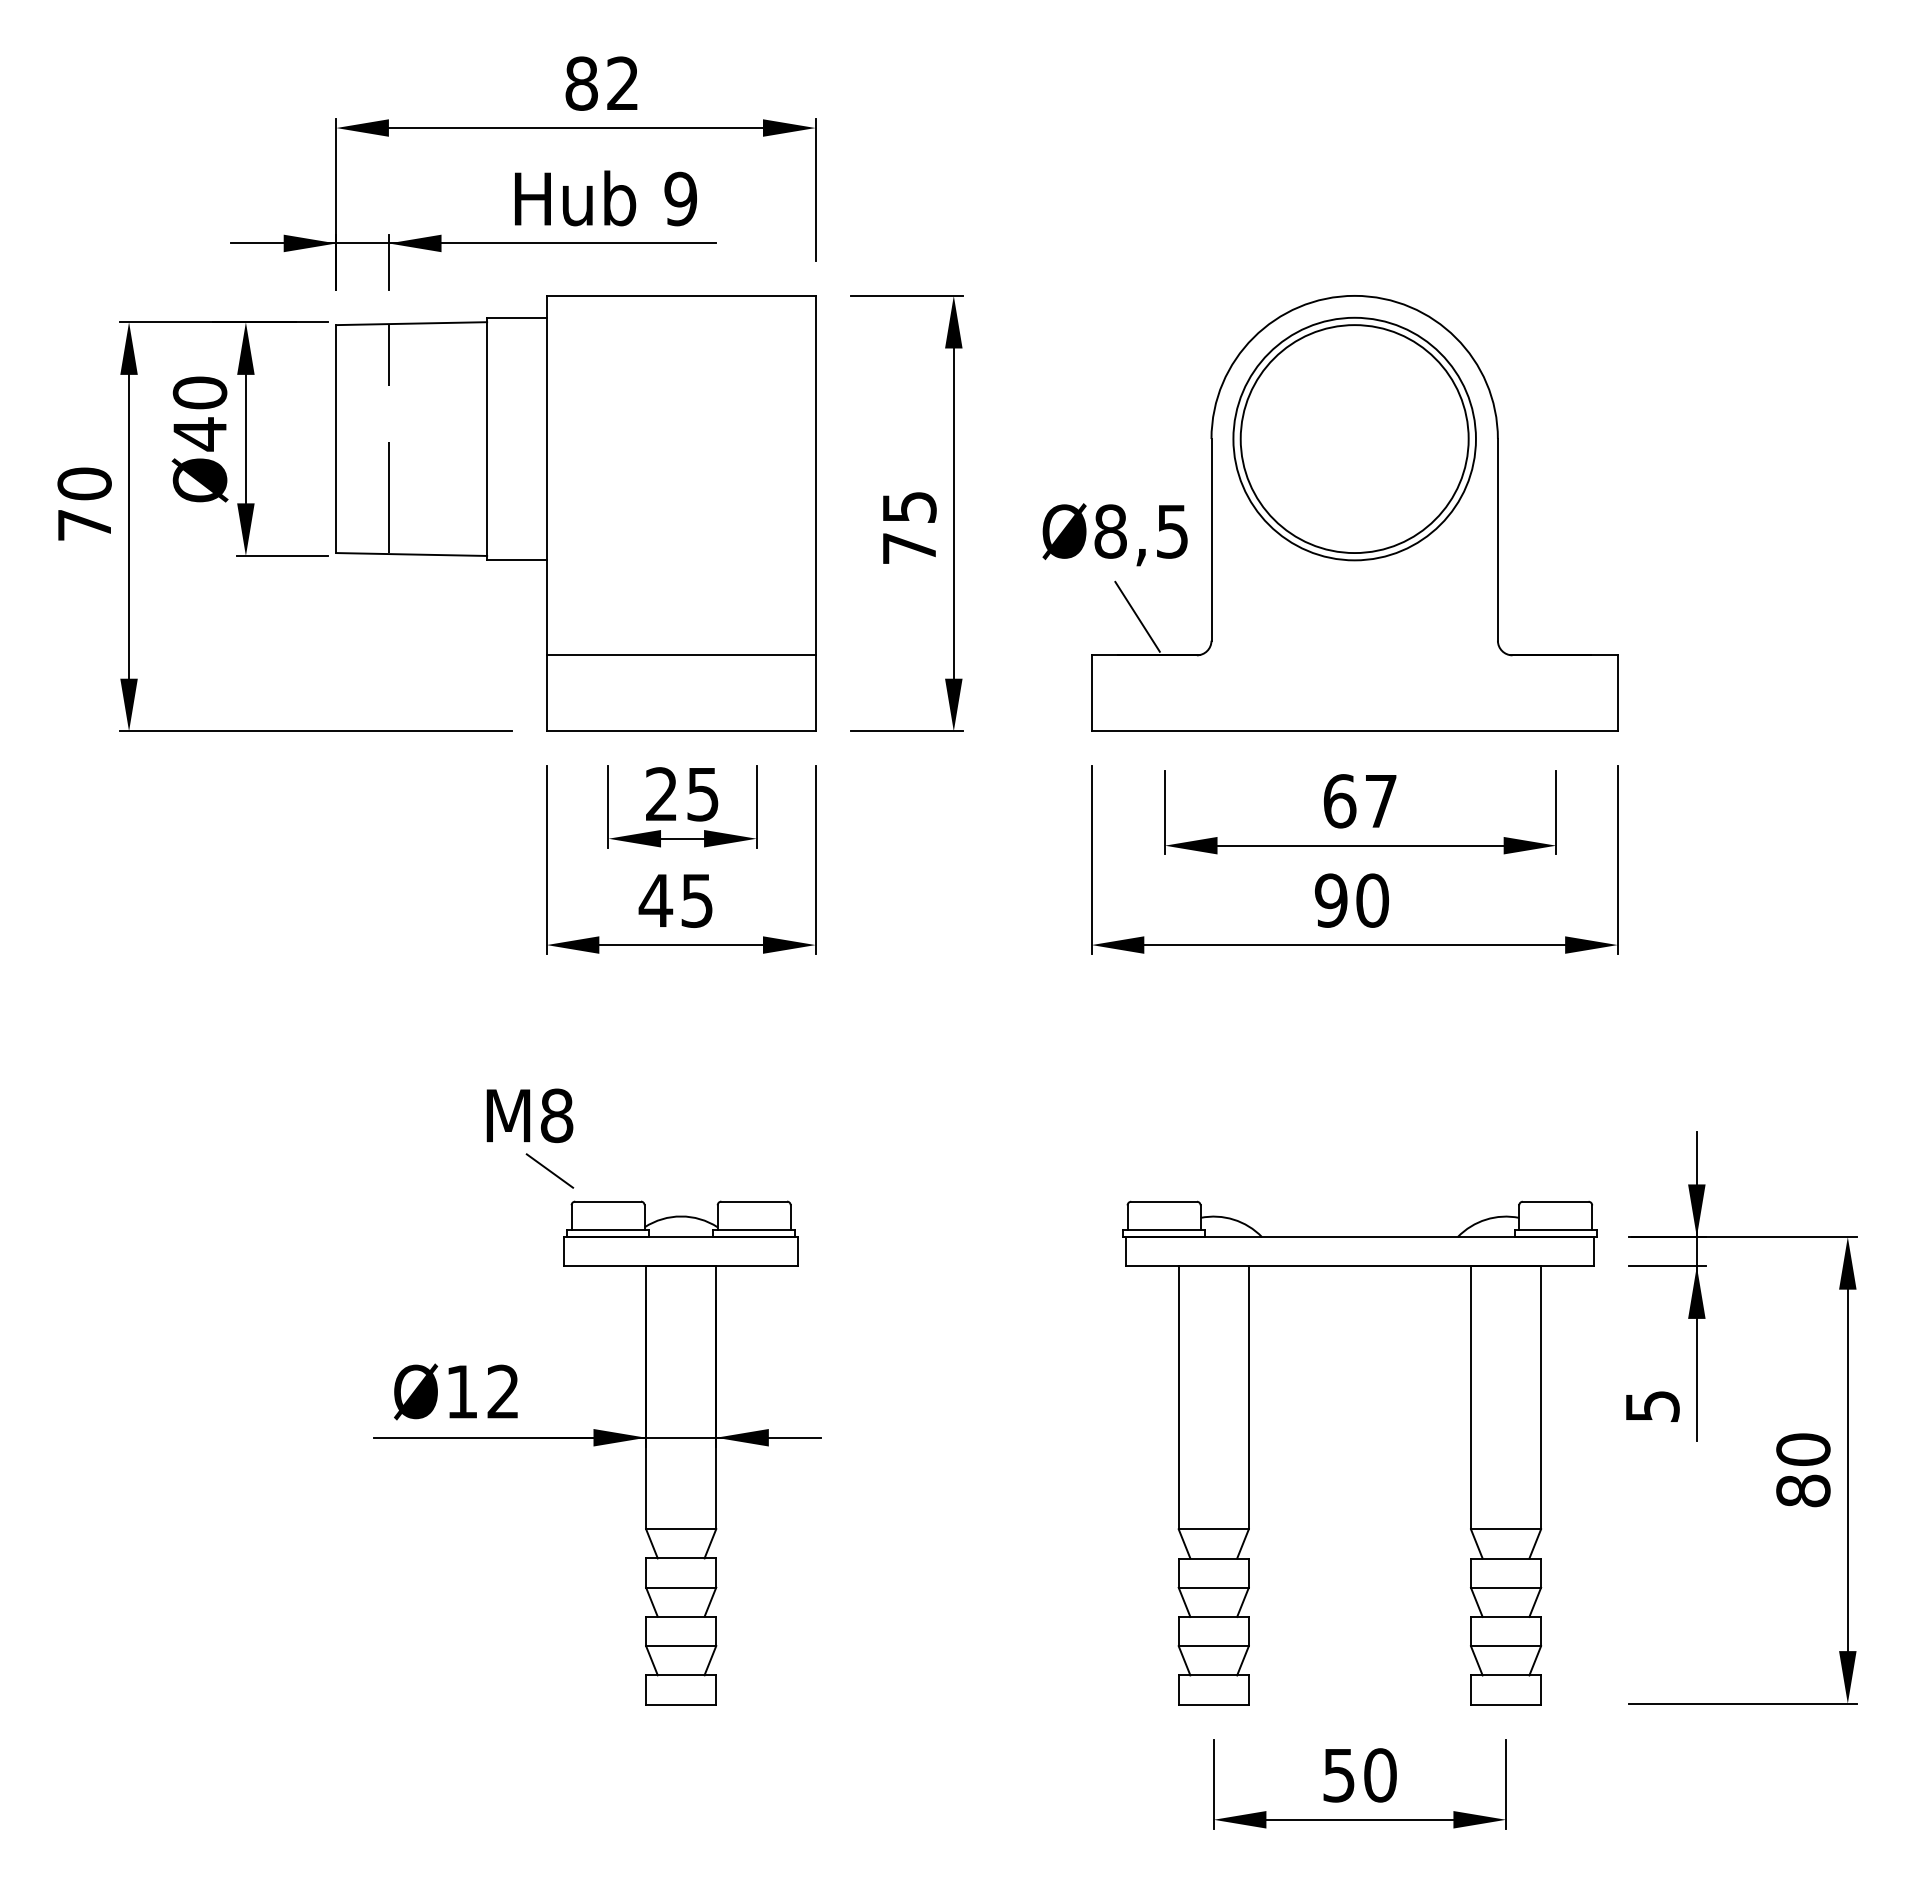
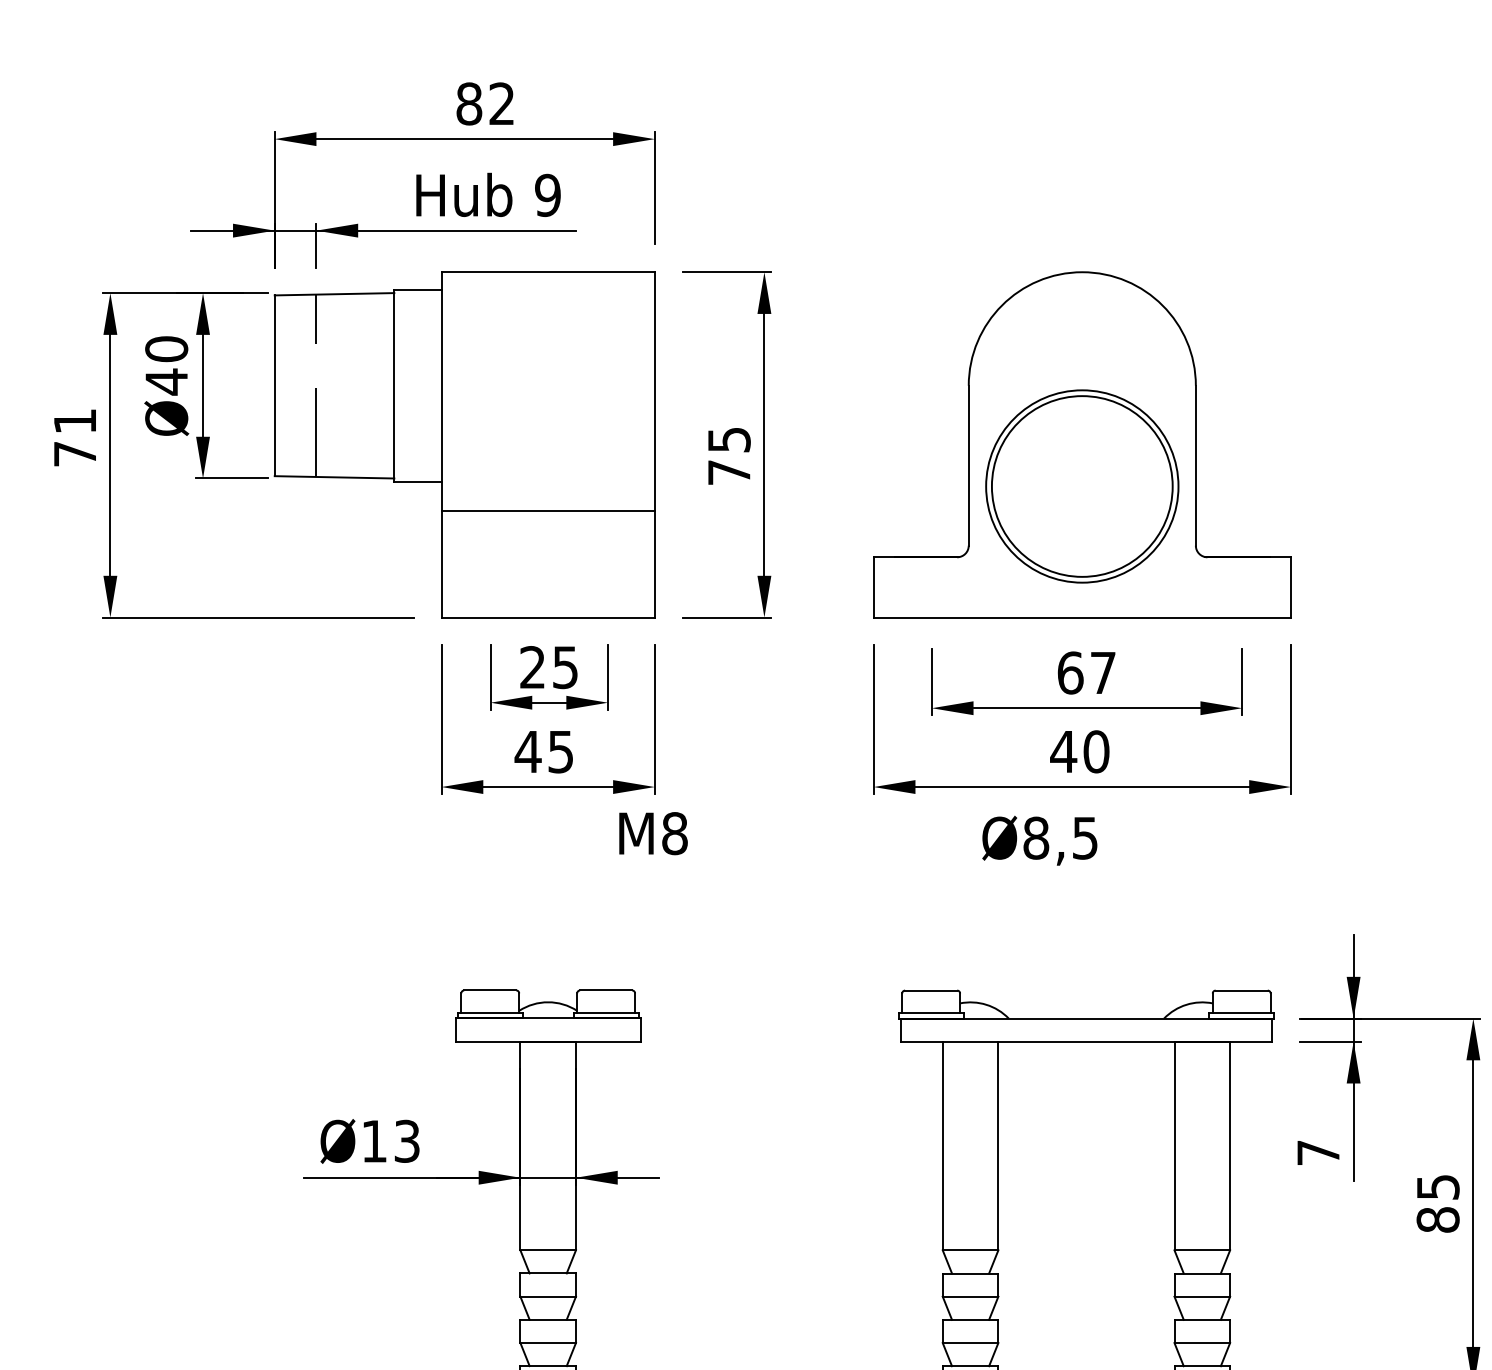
part: (1354, 438) -> (1082, 486), moved
text: (84, 483) -> (75, 421), 70 -> 71
text: (1114, 534) -> (1039, 840), moved
line: (1137, 616) -> (910, 526), removed
line: (680, 655) -> (547, 511), moved
text: (1331, 900) -> (1063, 751), 90 -> 40
text: (529, 1115) -> (653, 833), moved
line: (549, 1170) -> (443, 965), removed
text: (502, 1391) -> (406, 1141), Ø12 -> Ø13
text: (1652, 1406) -> (1318, 1152), 5 -> 7
text: (1803, 1449) -> (1438, 1187), 80 -> 85

